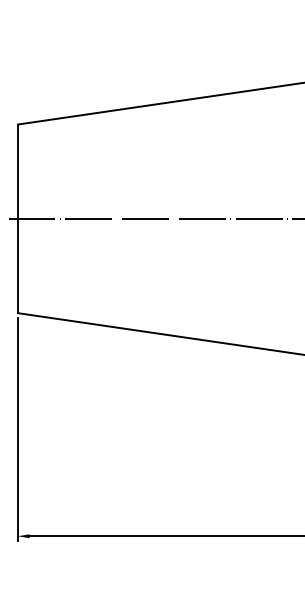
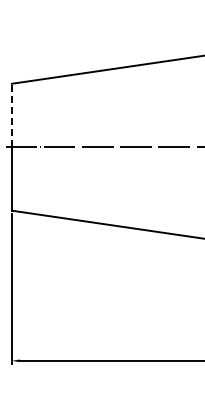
line: (17, 171) -> (11, 115), solid -> dashed

